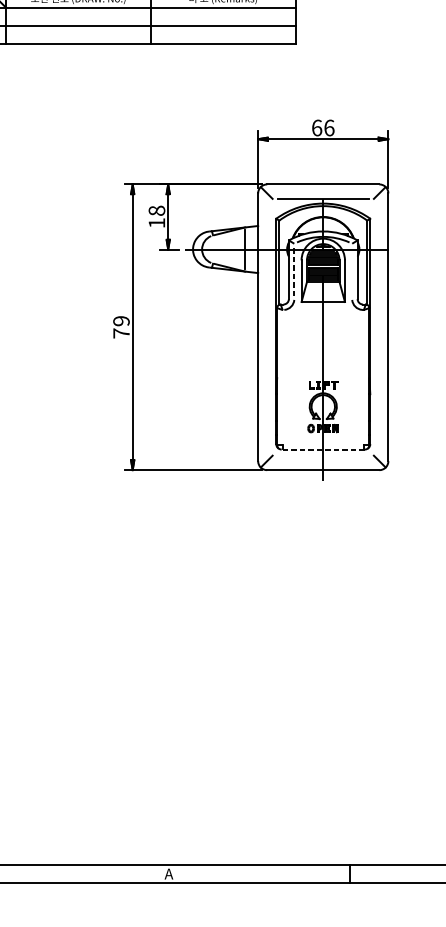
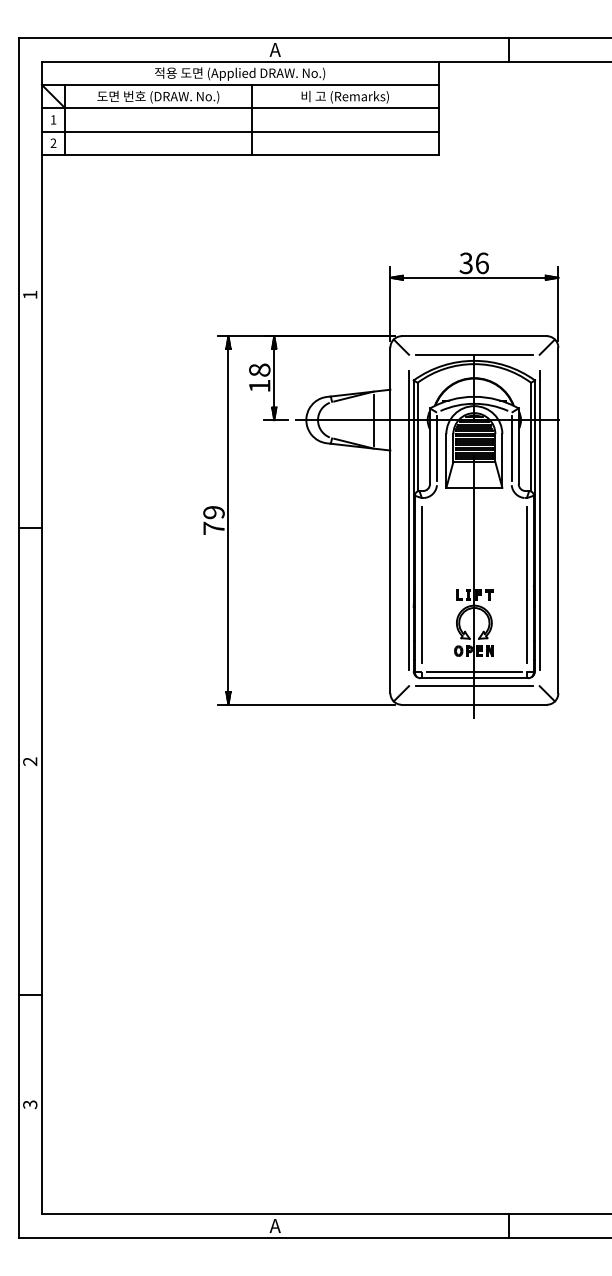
text: (317, 128) -> (466, 263), 66 -> 36
line: (294, 270) -> (437, 447), dashed -> solid
line: (352, 271) -> (511, 448), added
line: (273, 327) -> (409, 520), added
line: (373, 327) -> (539, 520), added
line: (282, 376) -> (421, 584), added
line: (363, 376) -> (526, 584), added
line: (323, 445) -> (474, 672), added
line: (323, 449) -> (474, 678), dashed -> solid
line: (323, 455) -> (474, 686), added

